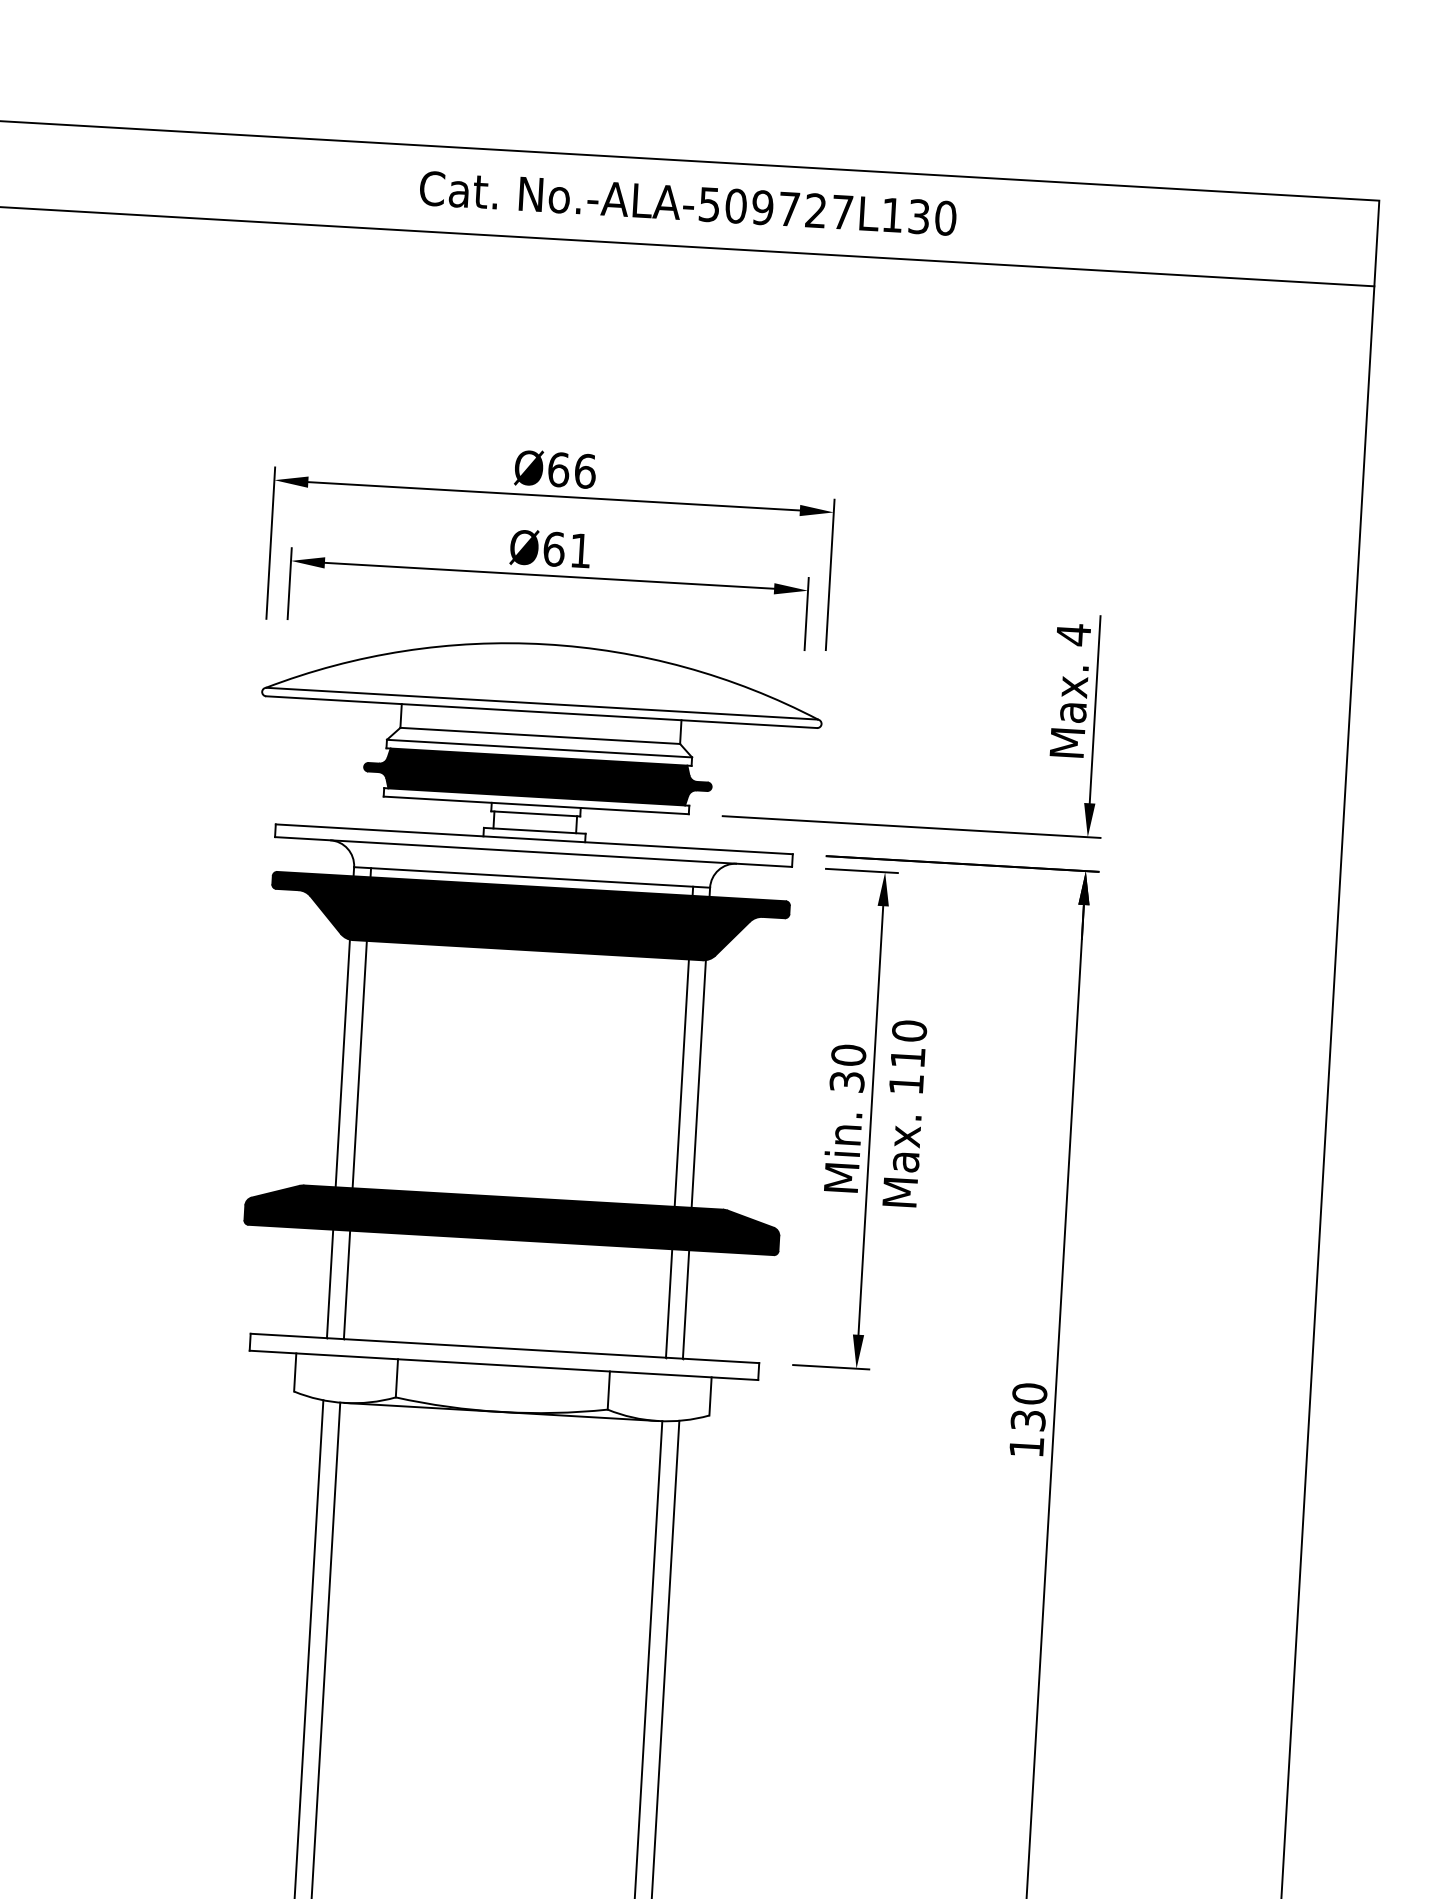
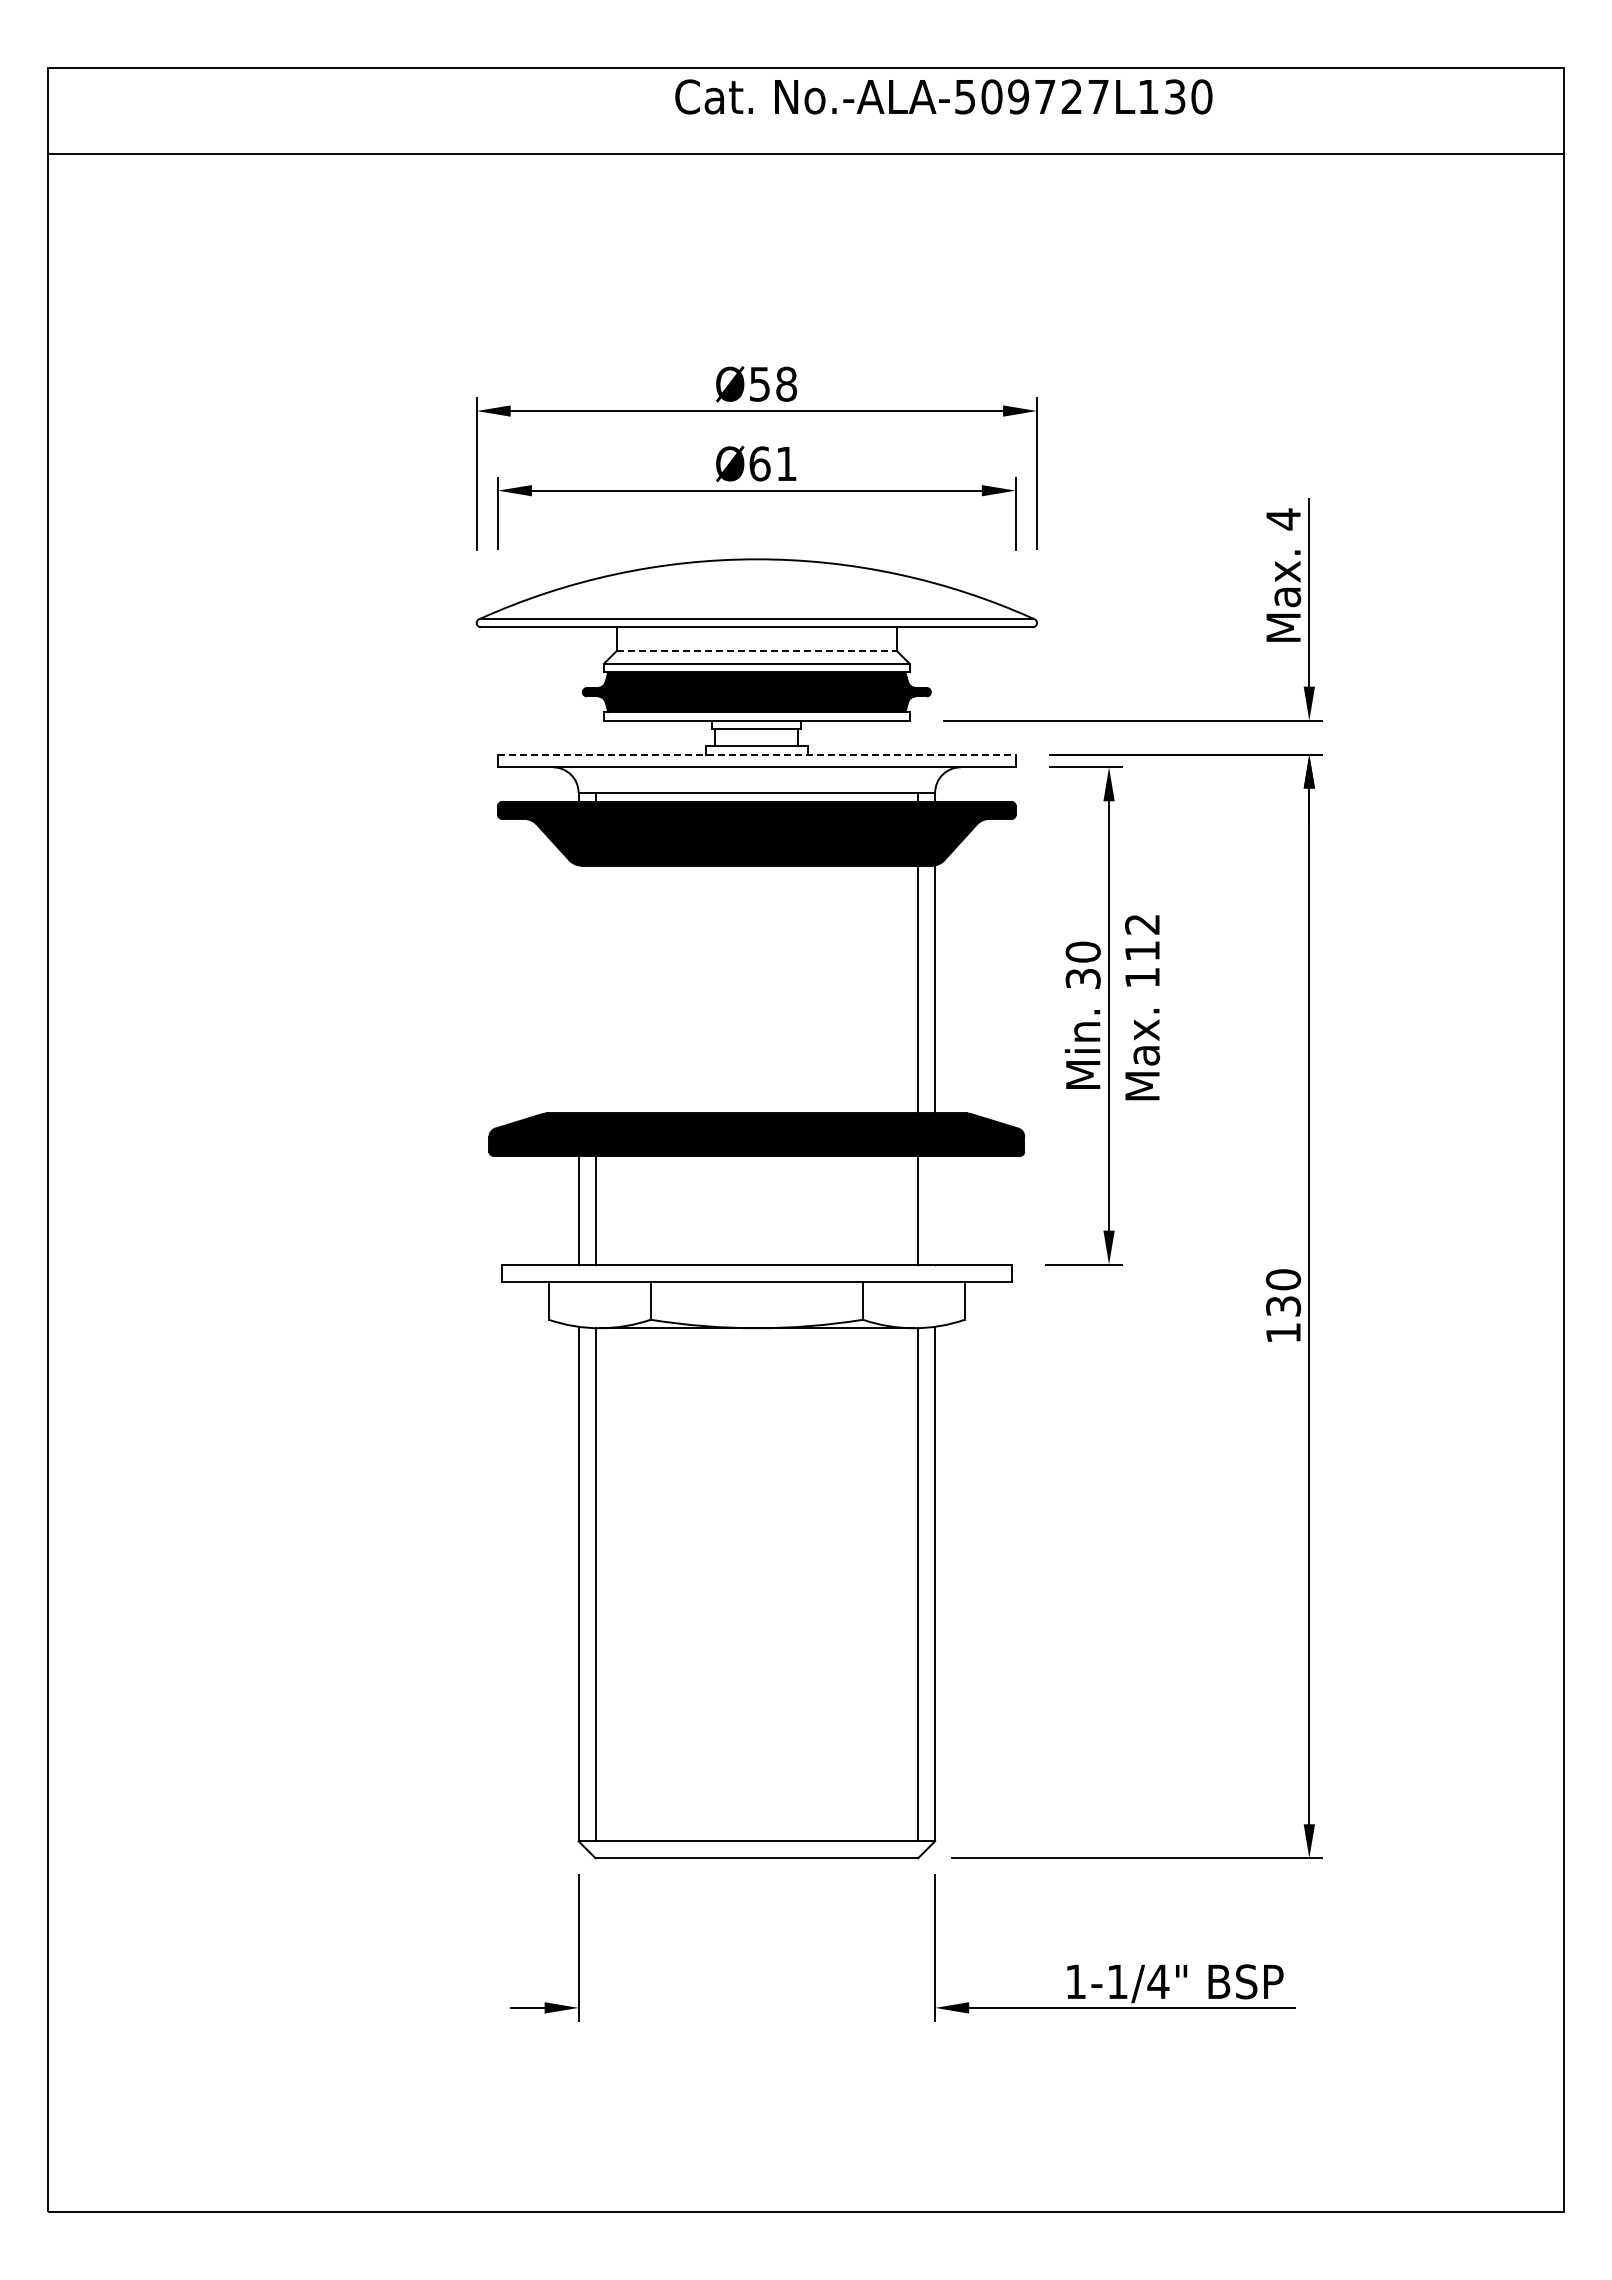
text: (687, 202) -> (943, 96), moved
text: (572, 469) -> (773, 383), Ø66 -> Ø58
line: (540, 736) -> (757, 651), solid -> dashed
line: (533, 839) -> (756, 754), solid -> dashed
text: (909, 1031) -> (1142, 924), 110 -> 112
line: (342, 1063) -> (578, 989), removed
line: (359, 1064) -> (595, 989), removed
line: (686, 1303) -> (935, 1209), removed

